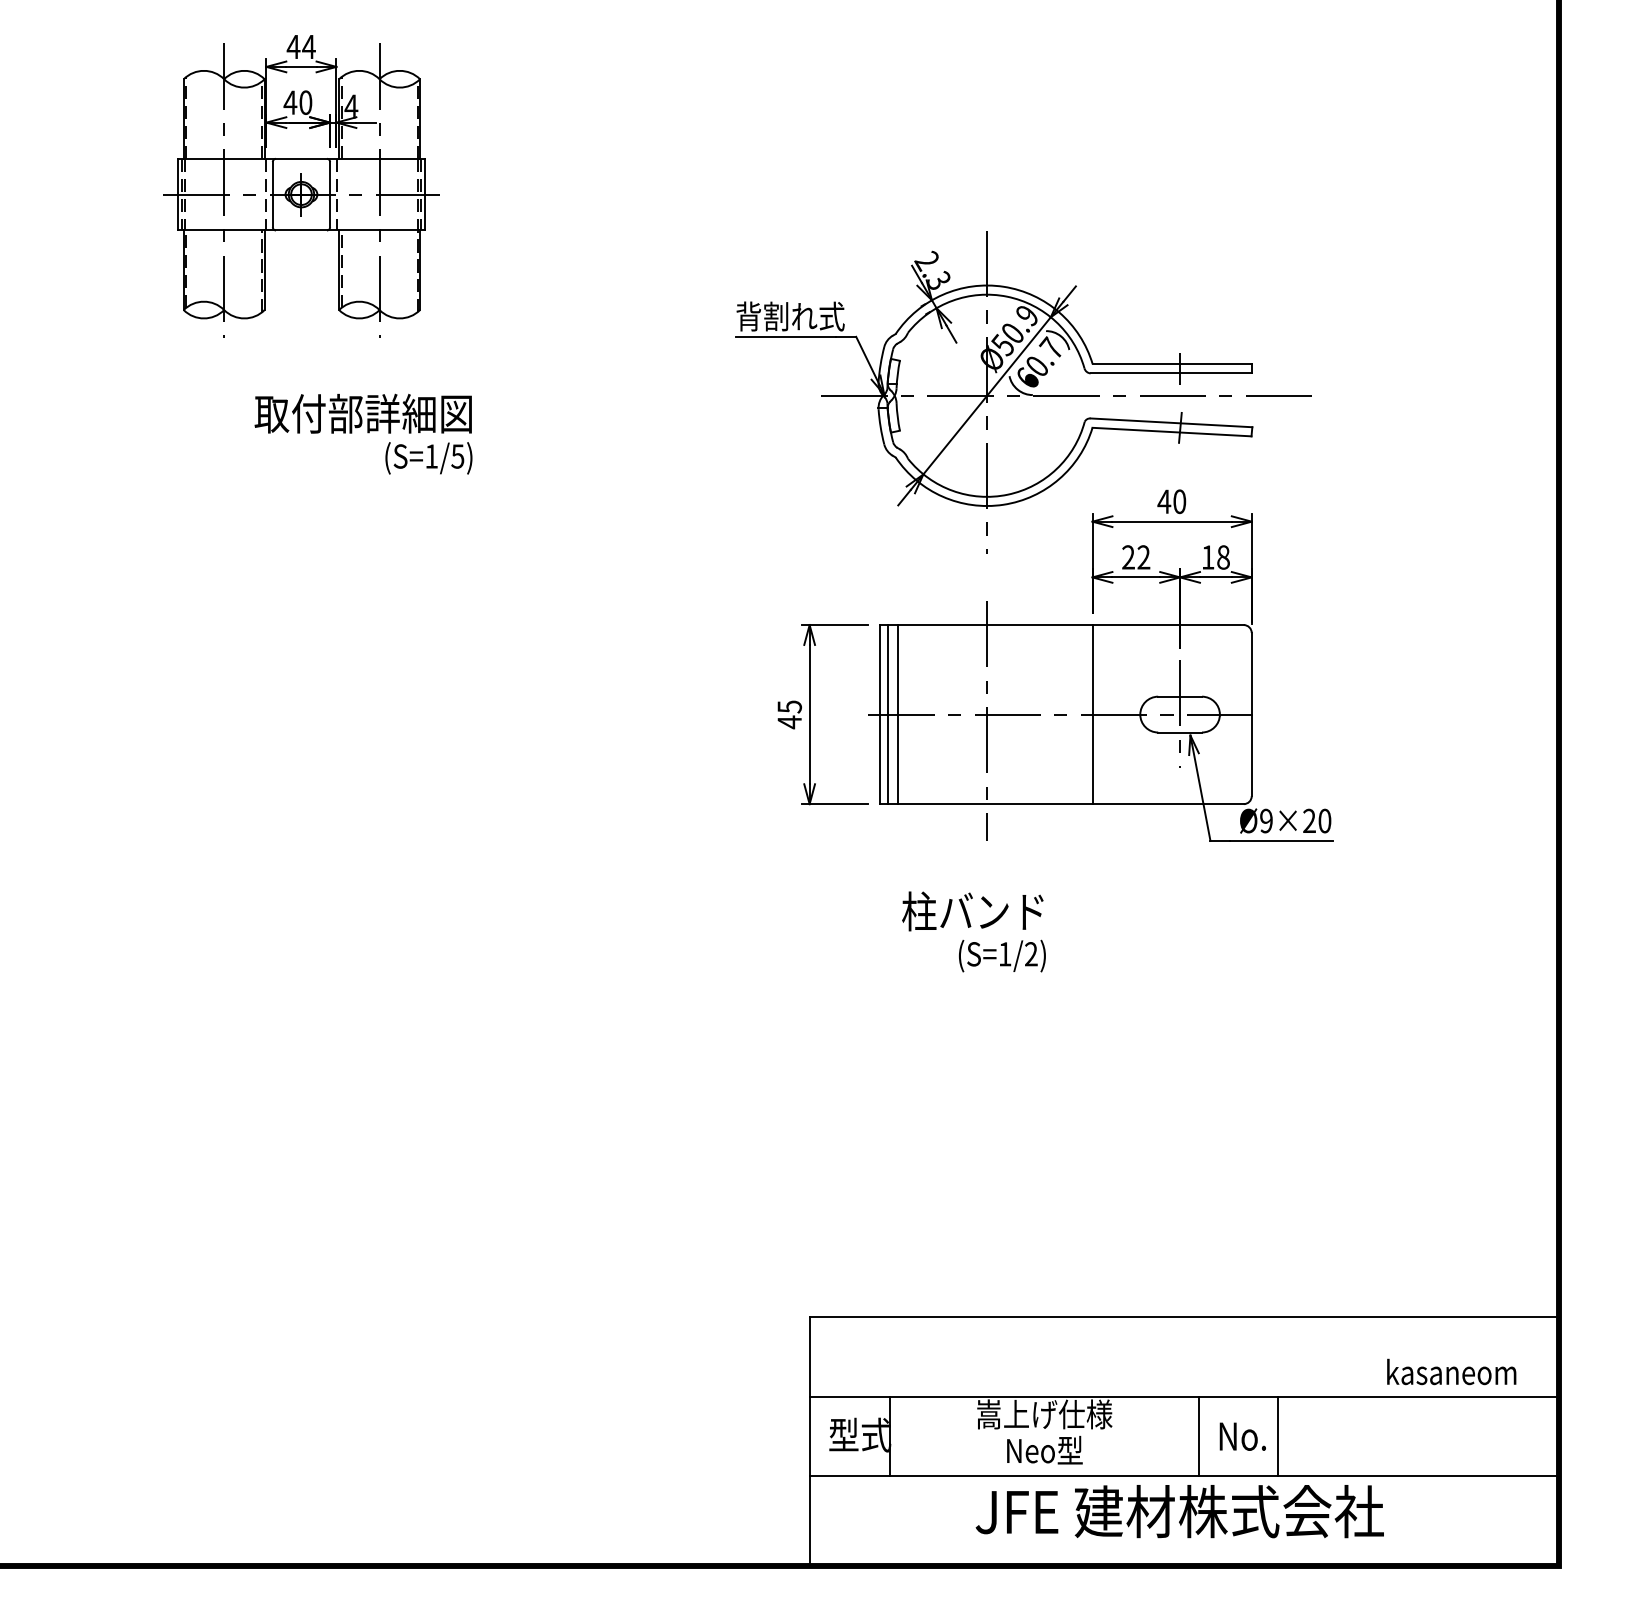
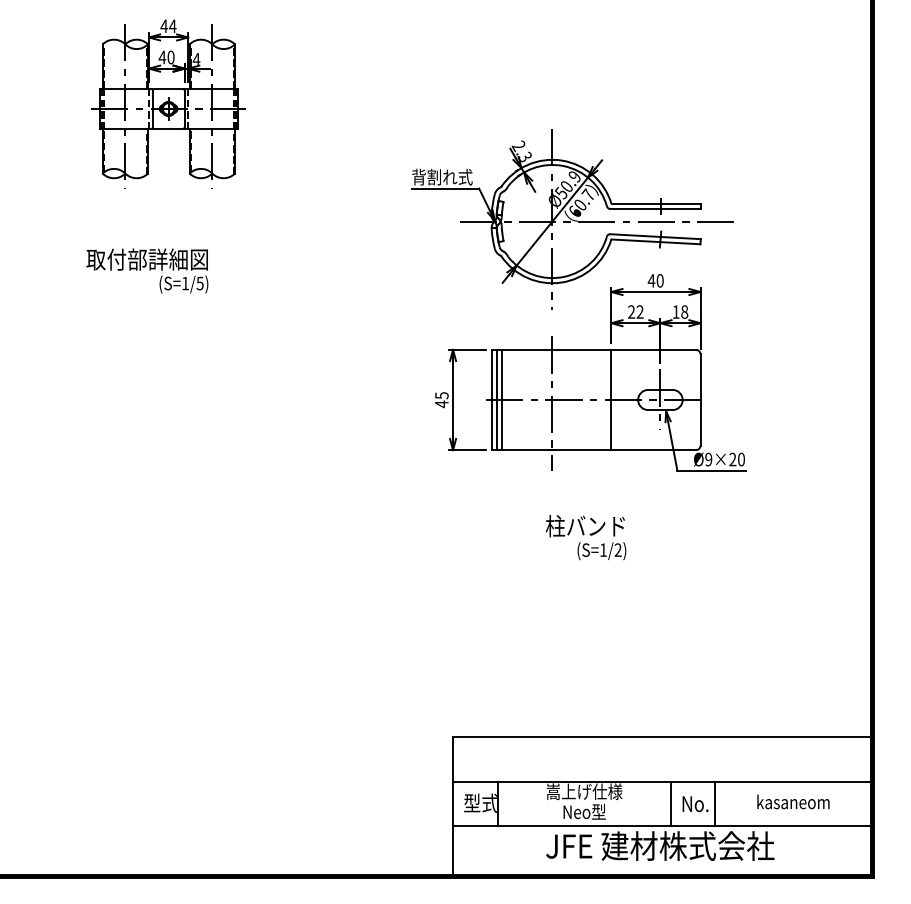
text: (363, 433) -> (147, 270), moved
text: (974, 931) -> (586, 537), moved
text: (1451, 1371) -> (793, 801), moved

